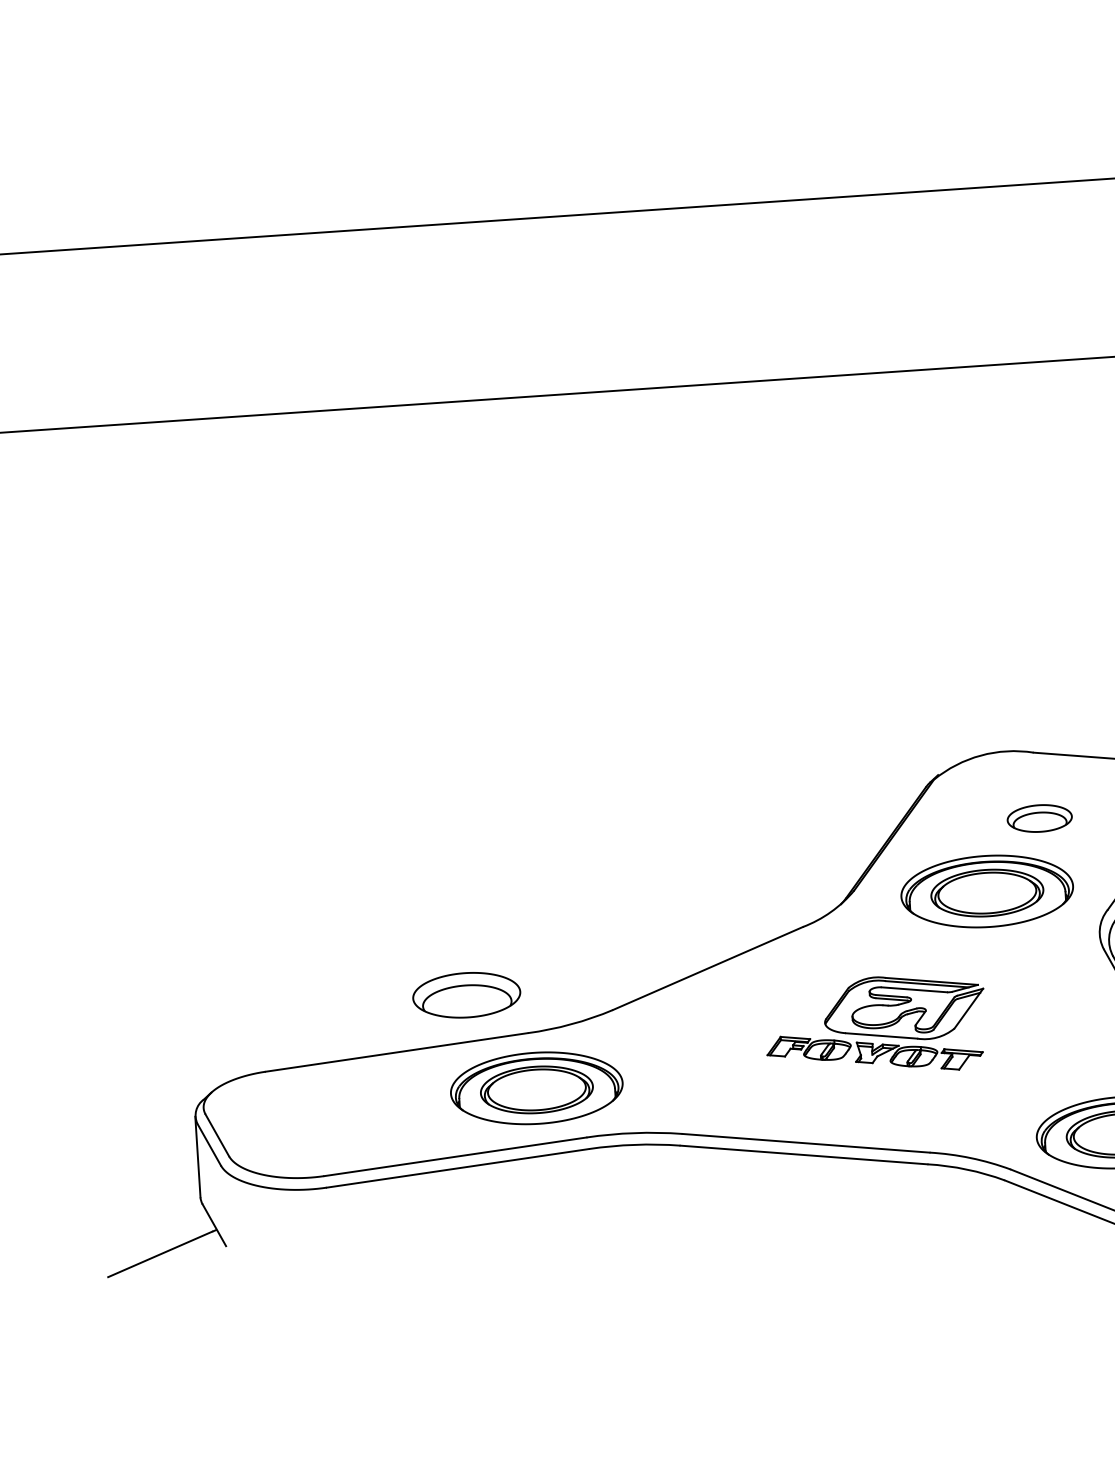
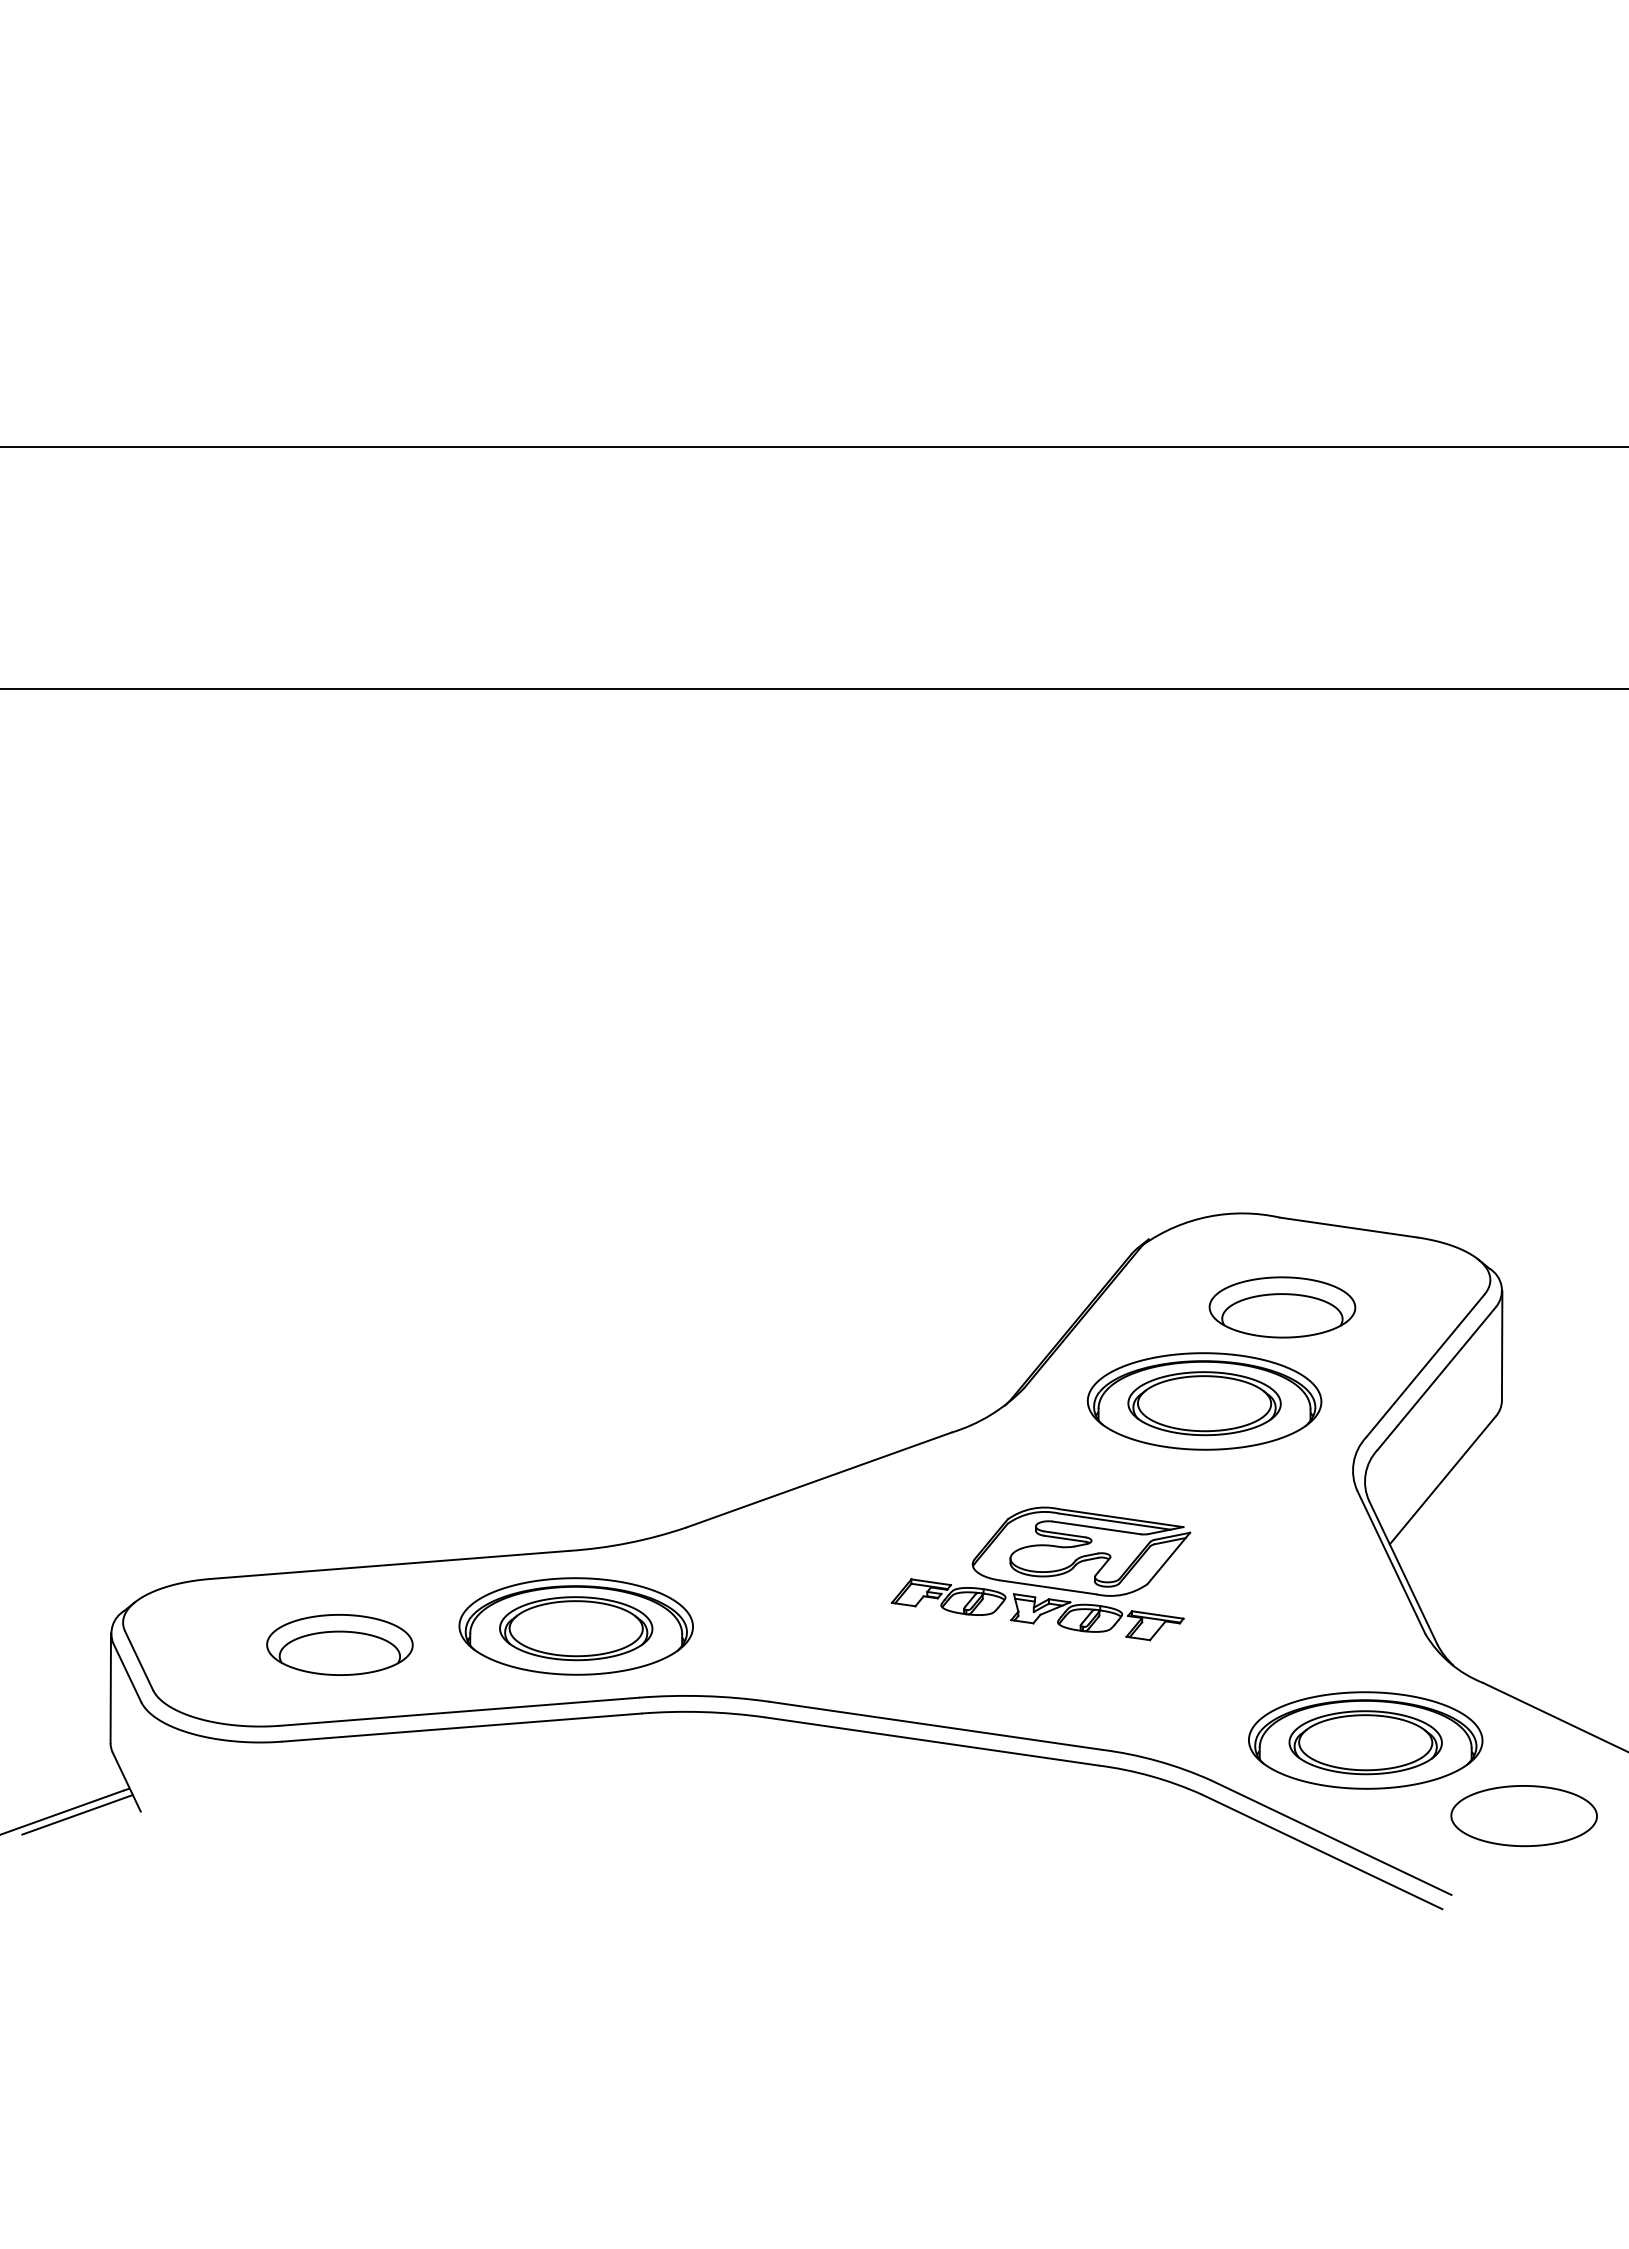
part: (1039, 818) -> (1282, 1307), size x1.67
part: (466, 994) -> (339, 1644), moved
line: (179, 1251) -> (77, 1814), added

